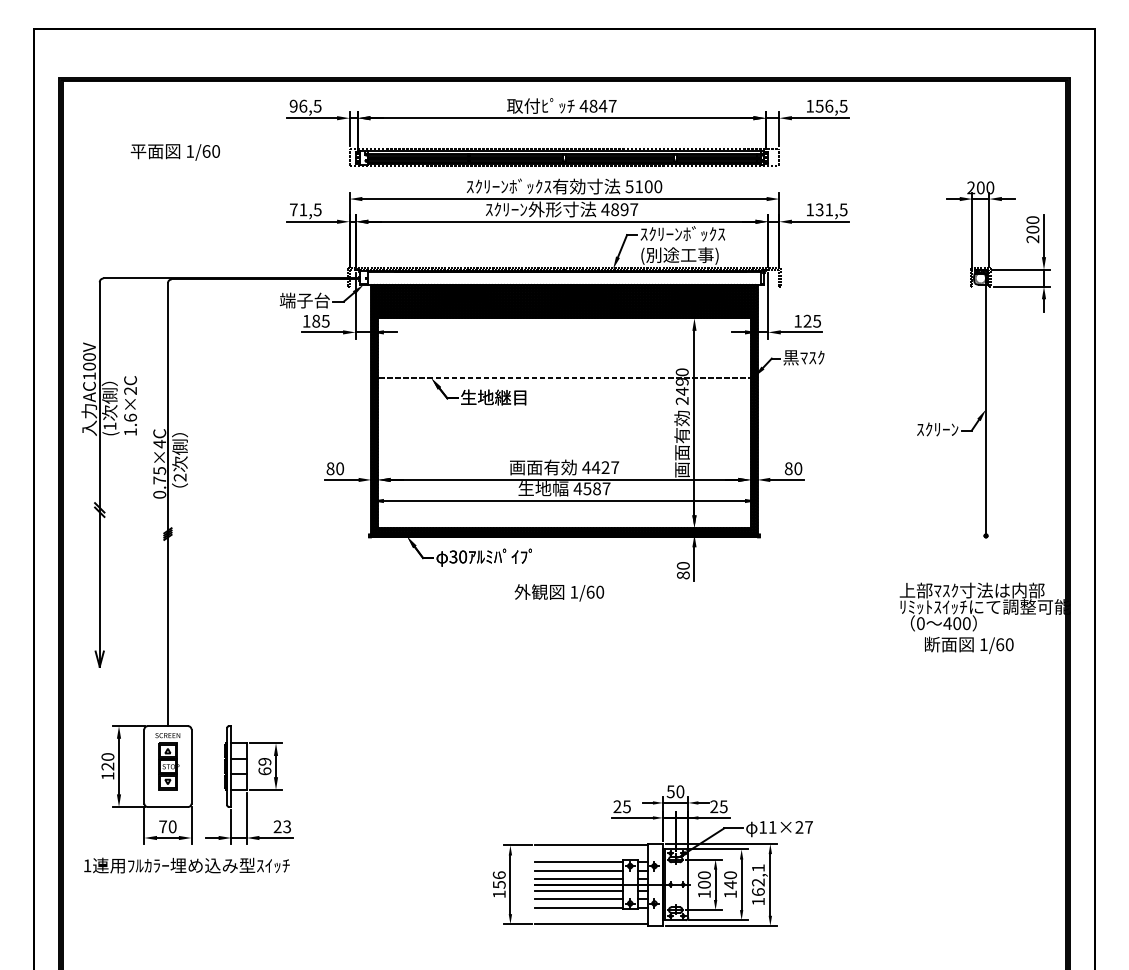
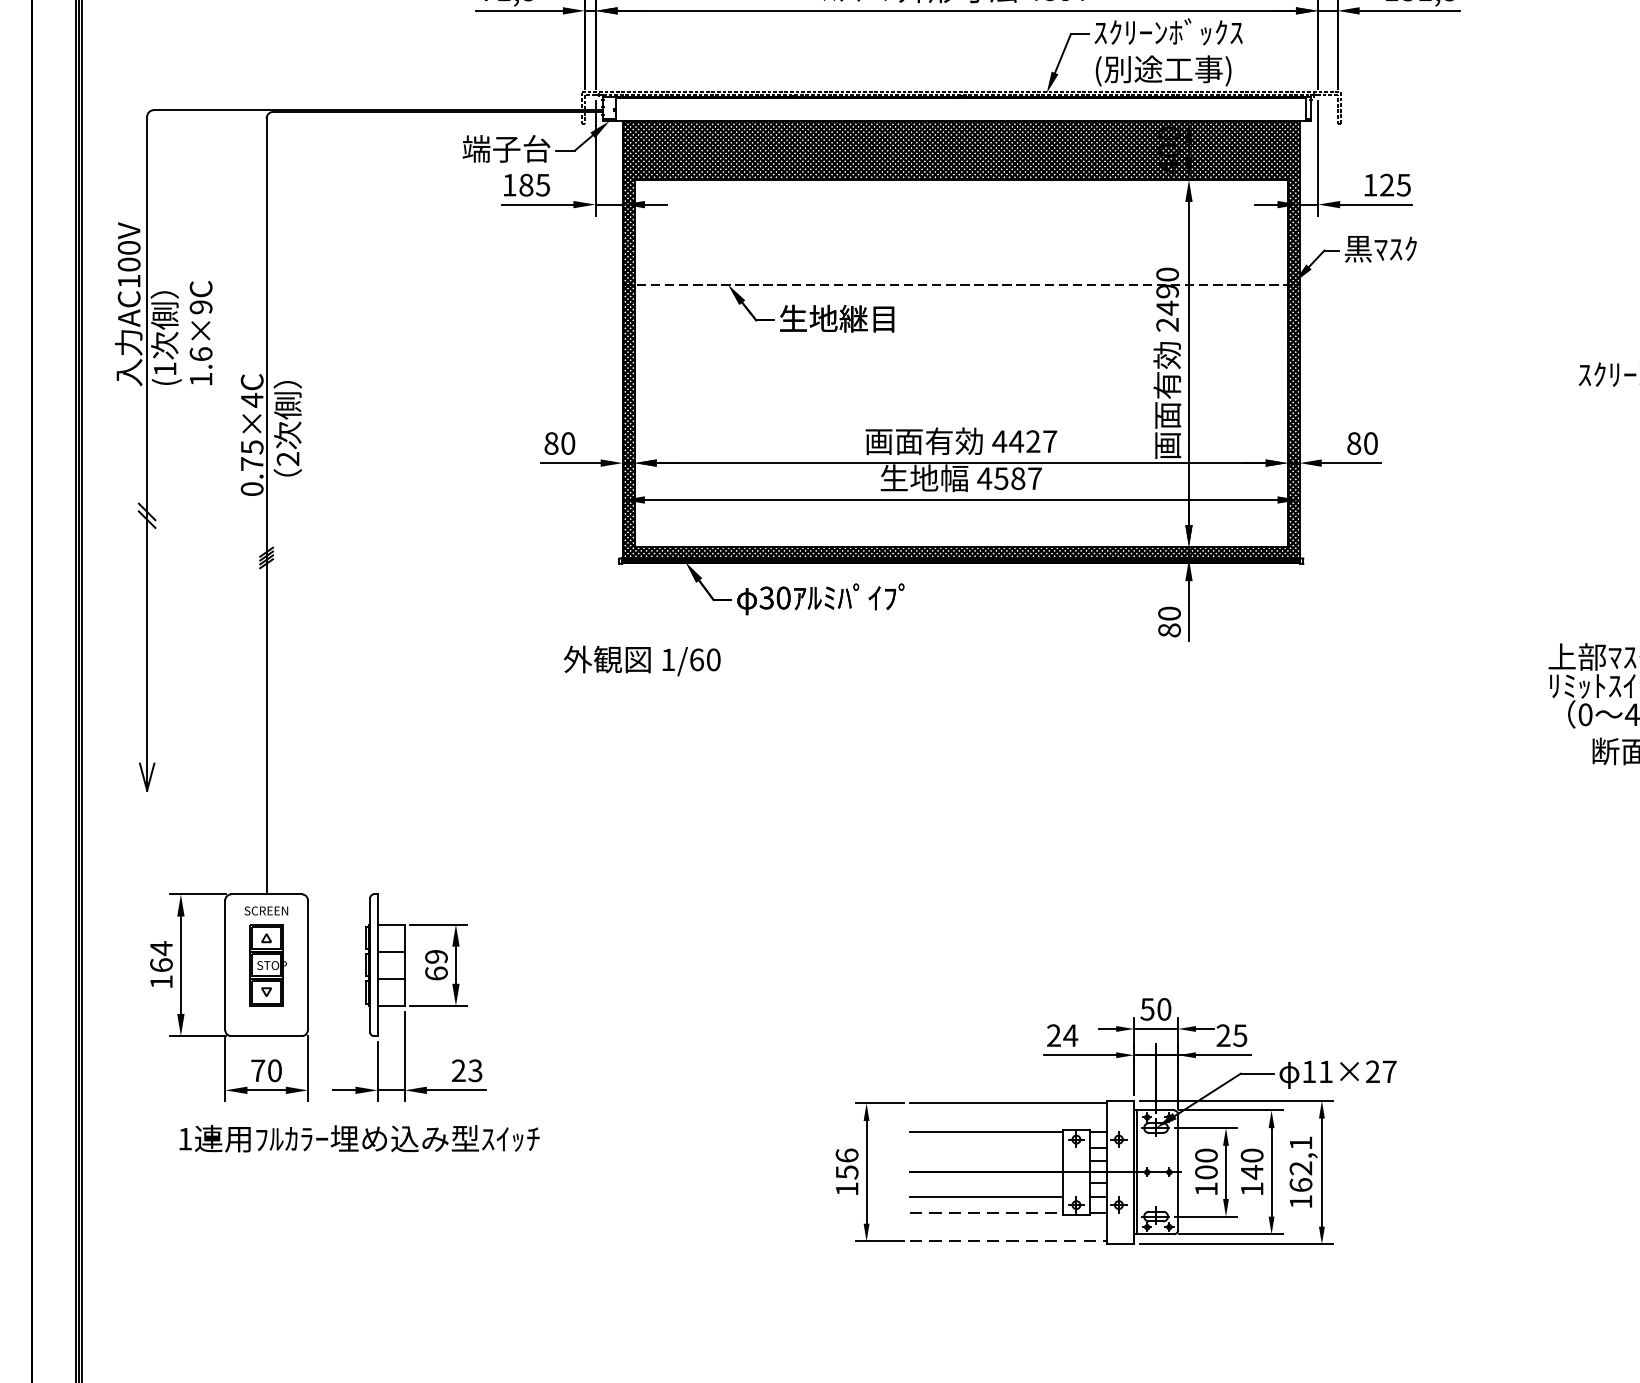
text: (130, 390) -> (201, 306), 1.6×2C -> 1.6×9C
text: (559, 592) -> (642, 660), moved
text: (107, 761) -> (160, 956), 120 -> 164
text: (626, 806) -> (1069, 1035), 25 -> 24
text: (186, 865) -> (358, 1138), moved
line: (578, 870) -> (985, 1147), removed
line: (578, 878) -> (985, 1161), removed
line: (578, 891) -> (985, 1184), removed
line: (578, 908) -> (985, 1213), solid -> dashed
line: (592, 924) -> (1010, 1241), solid -> dashed

